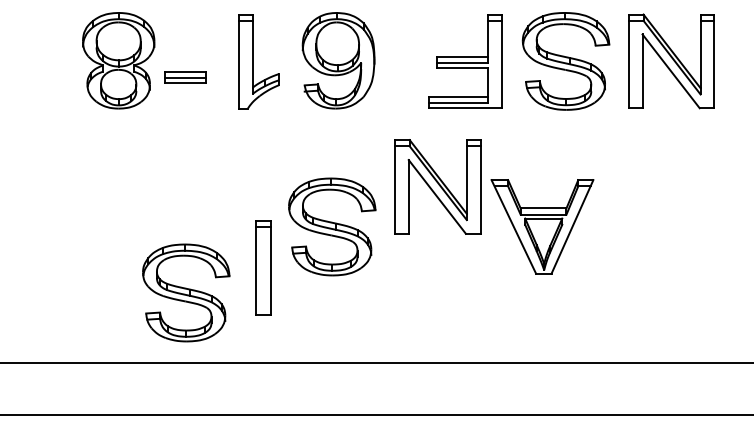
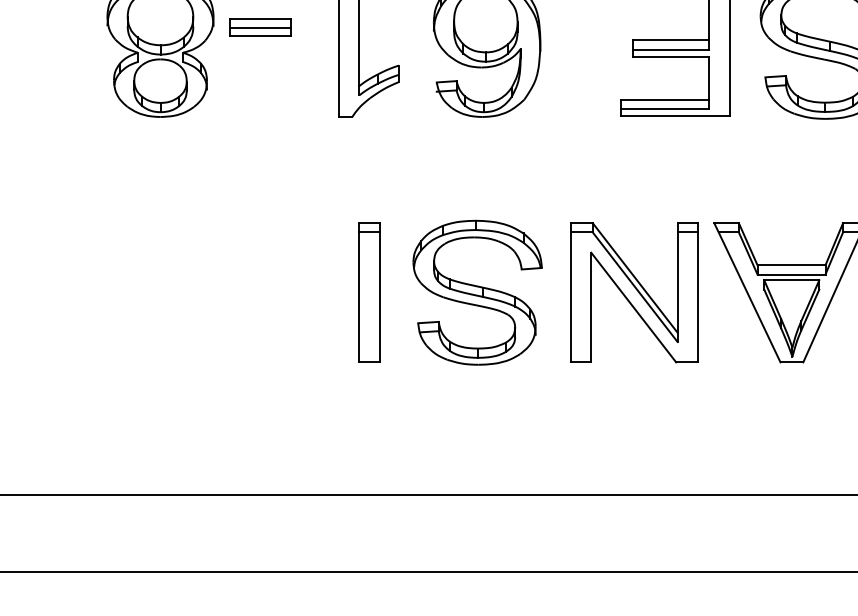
part: (185, 77) -> (259, 27), moved
part: (437, 186) -> (633, 292), moved
part: (263, 267) -> (369, 292), moved
part: (186, 292) -> (261, 390), removed

